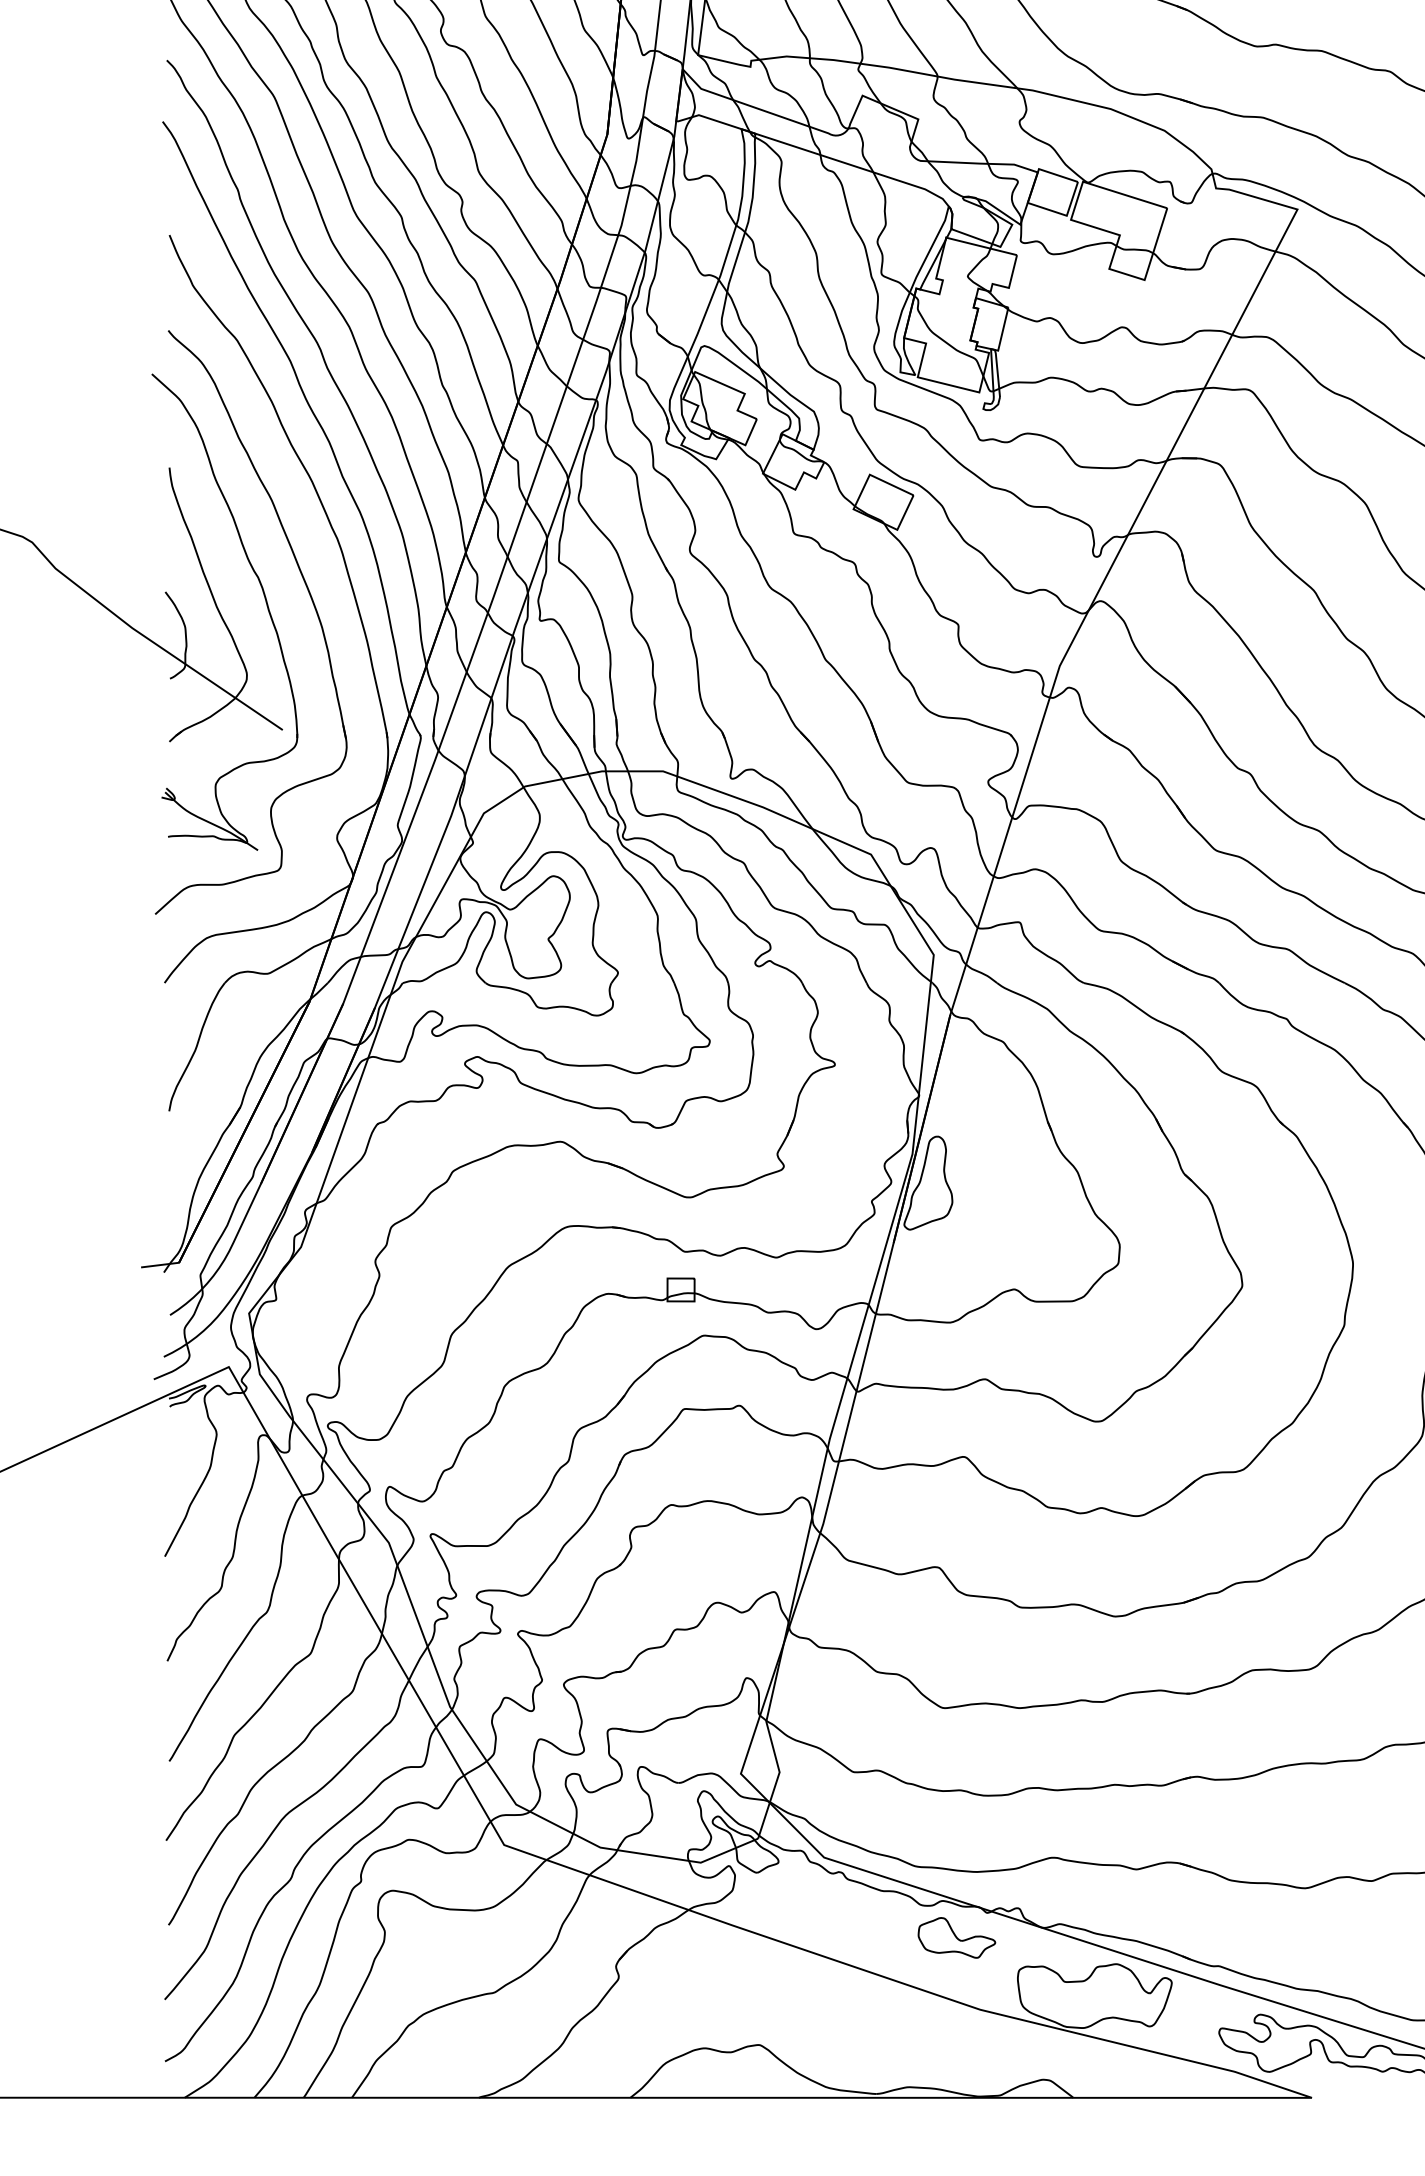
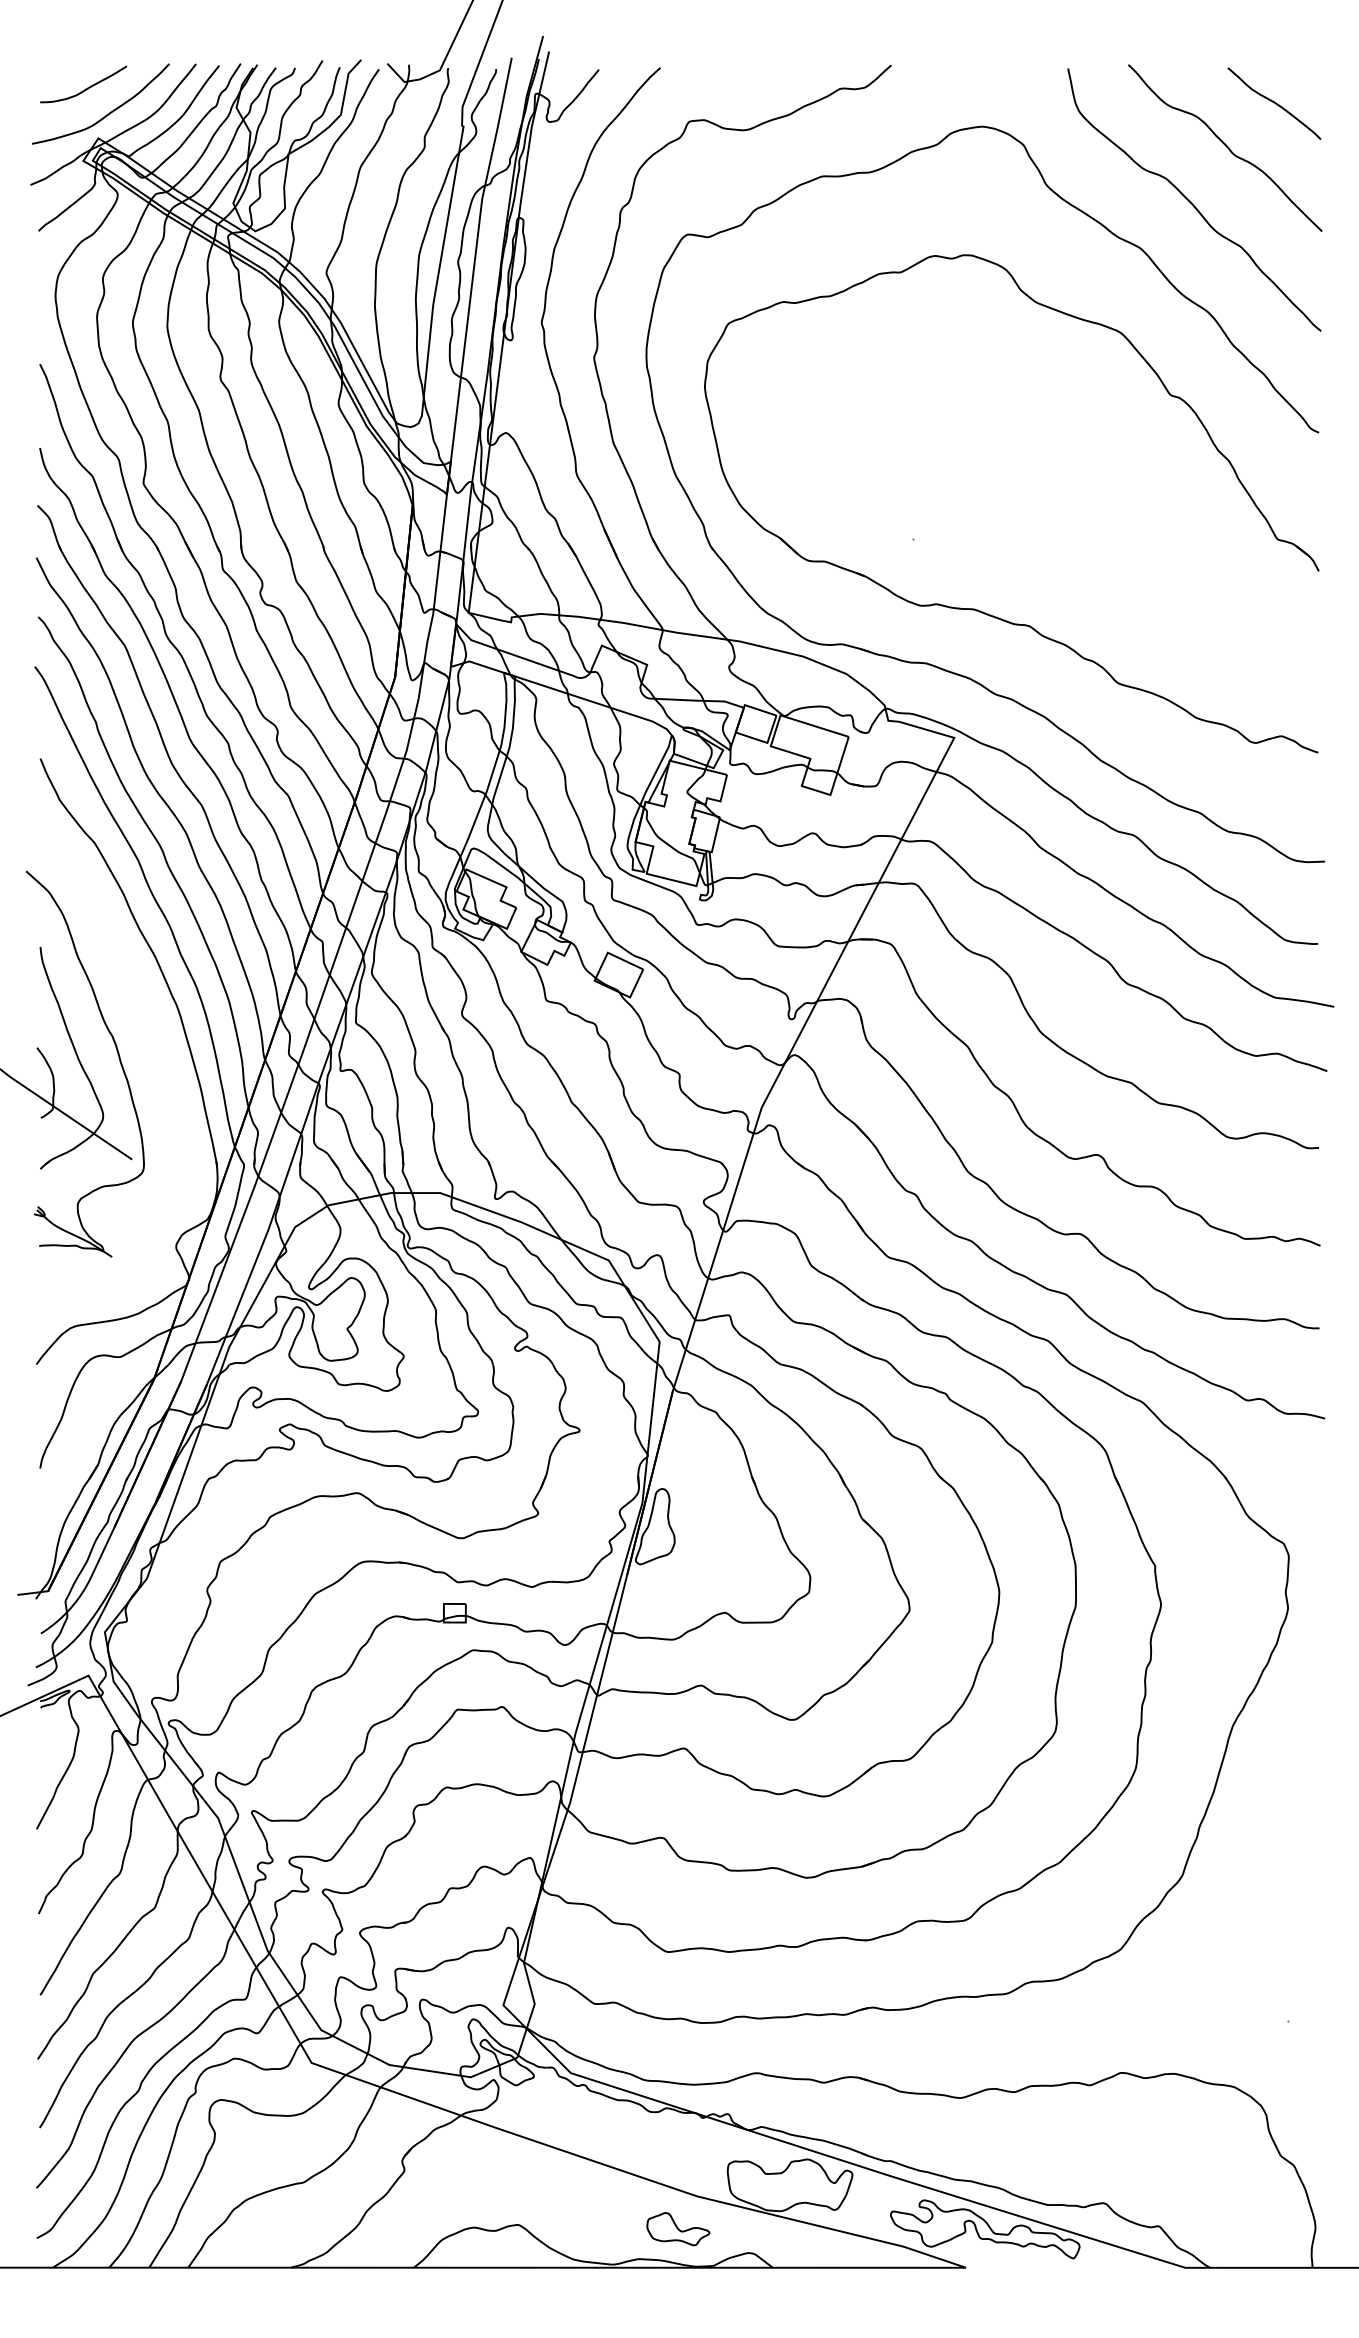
part: (310, 599) -> (154, 1053), removed
part: (957, 1938) -> (678, 2229), moved

